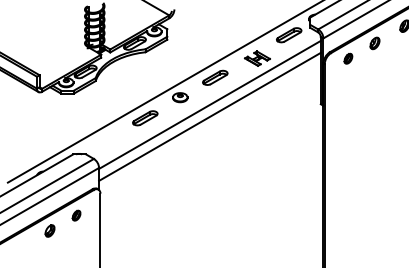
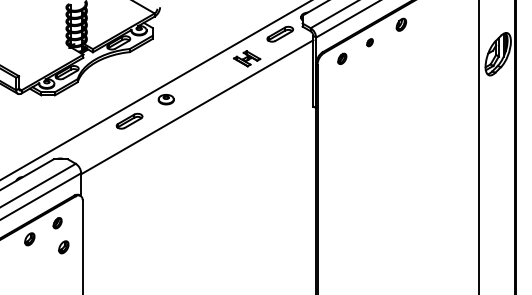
part: (374, 43) -> (369, 42), size x0.6
part: (214, 77) -> (202, 78), removed
line: (210, 116) -> (197, 119), removed
part: (82, 238) -> (63, 247), added

